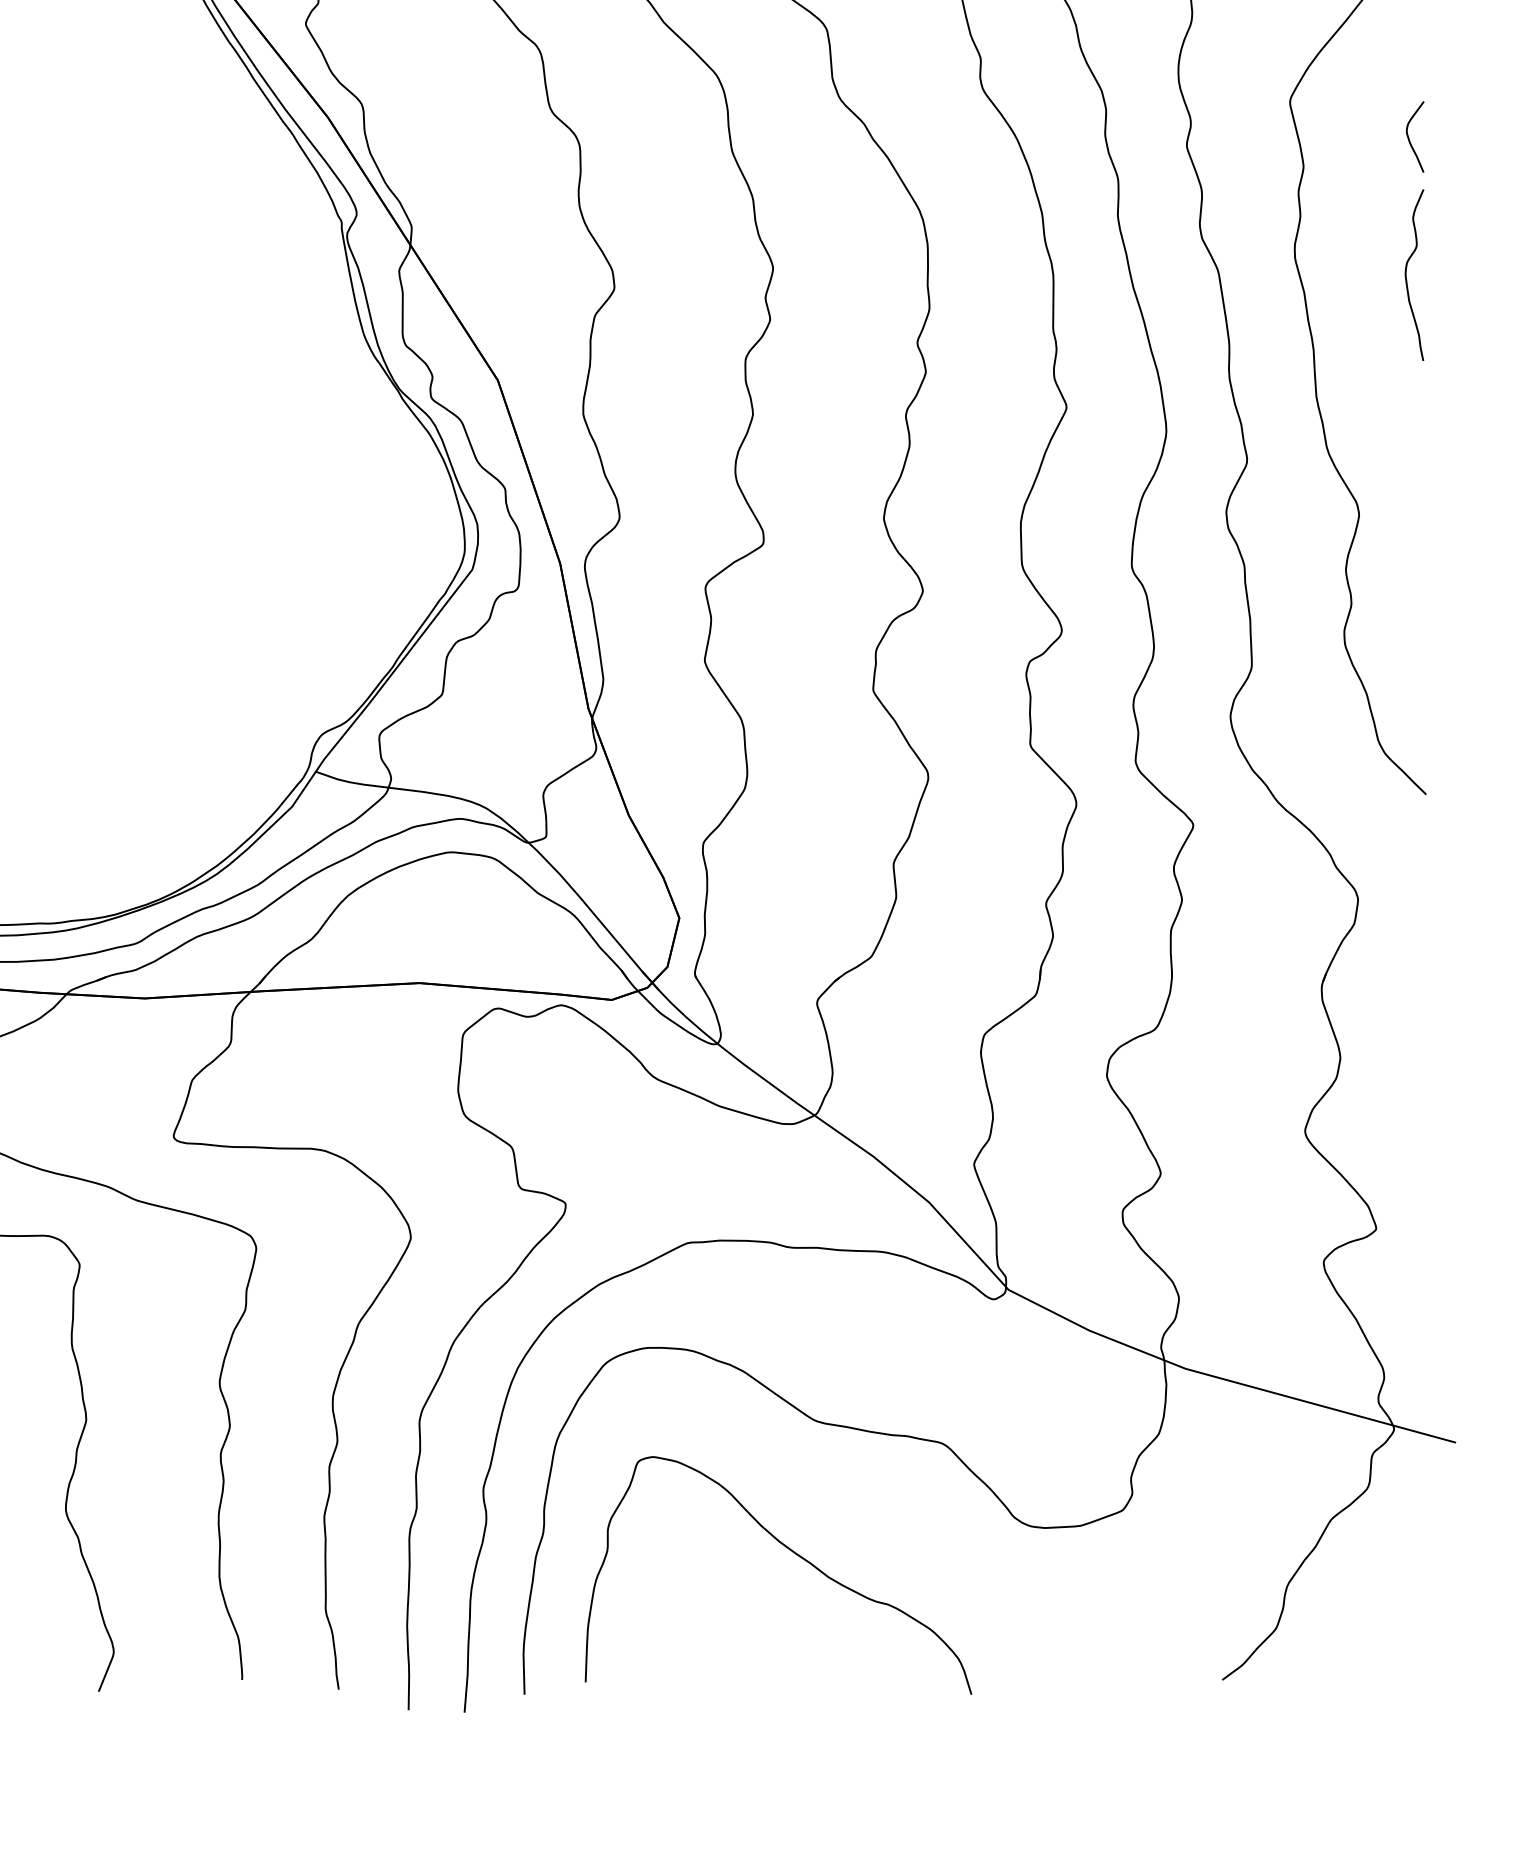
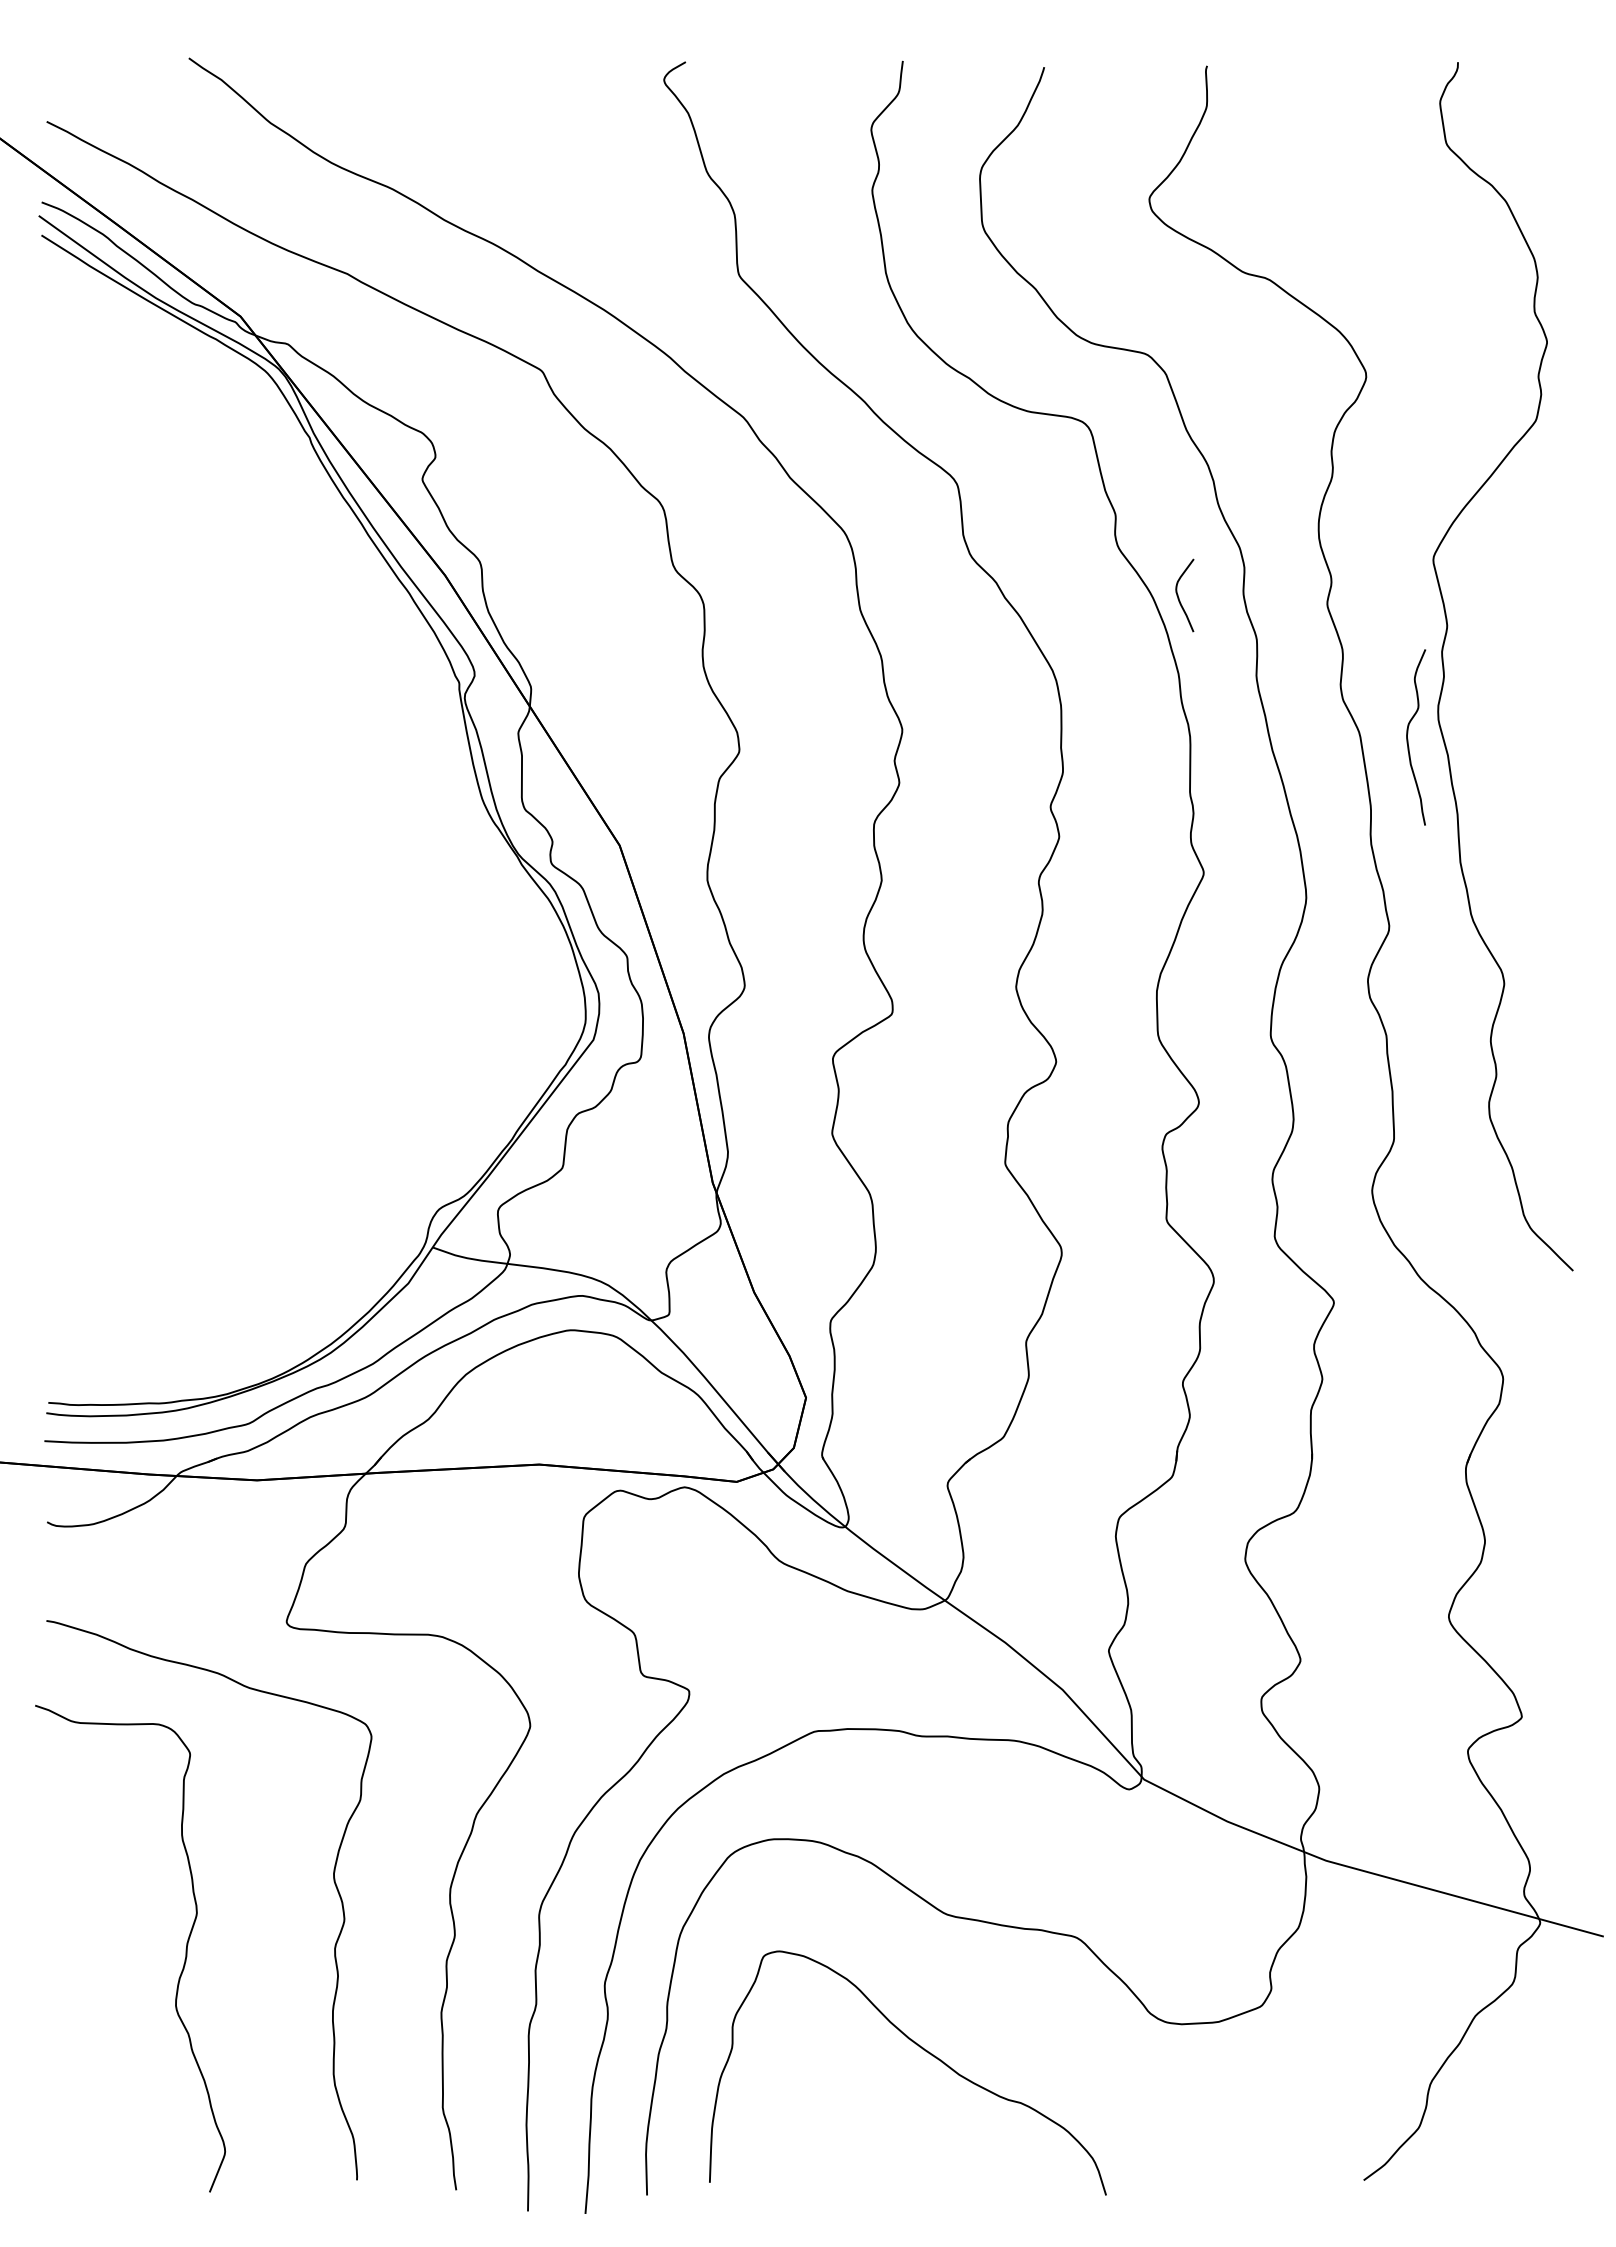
curve: (1409, 138) -> (1179, 597), moved
curve: (1407, 277) -> (1408, 739), moved

